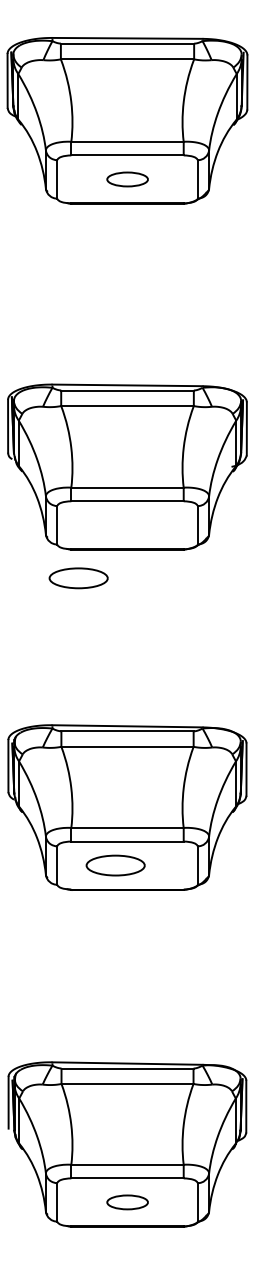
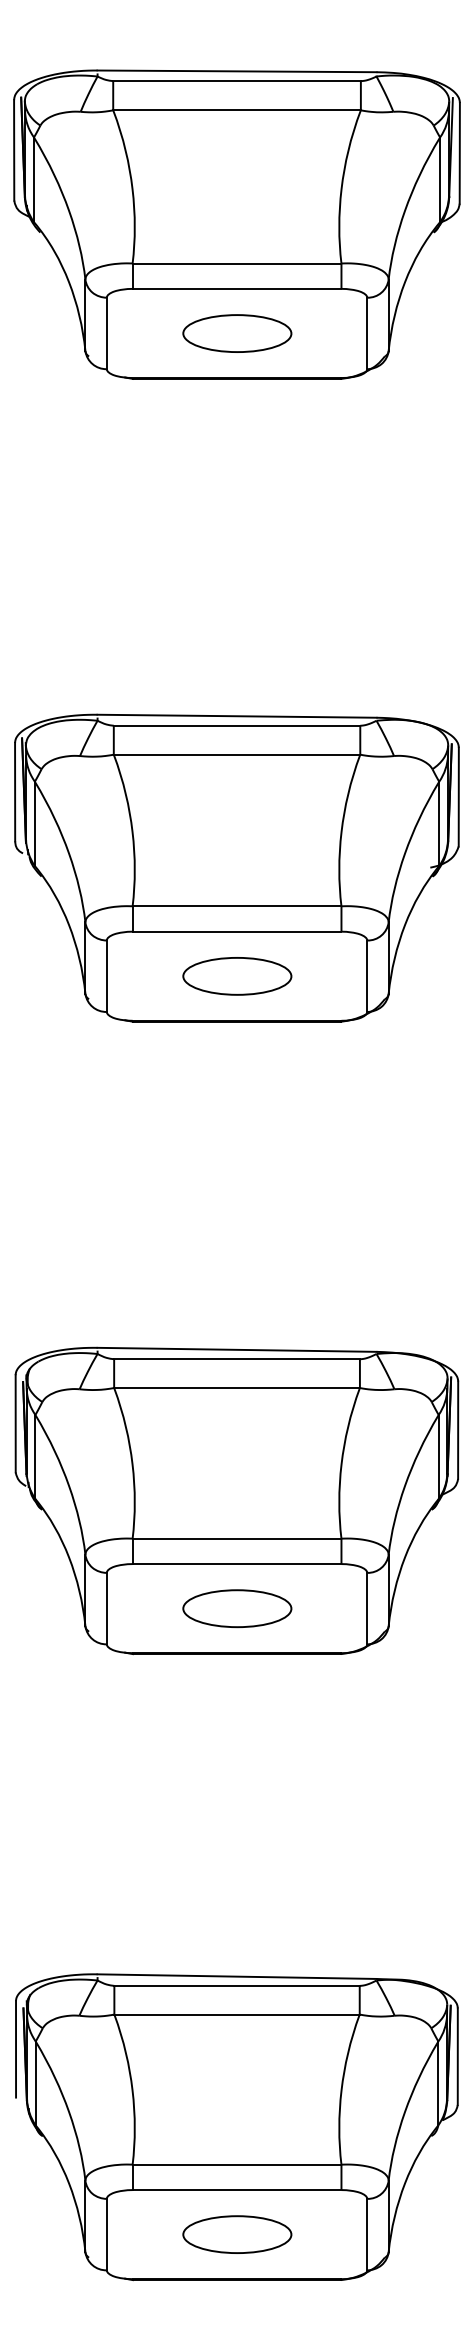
part: (127, 179) -> (237, 333), size x1.43
part: (78, 578) -> (237, 976), moved
part: (115, 865) -> (237, 1608), moved
part: (127, 1202) -> (237, 2234), size x1.43

